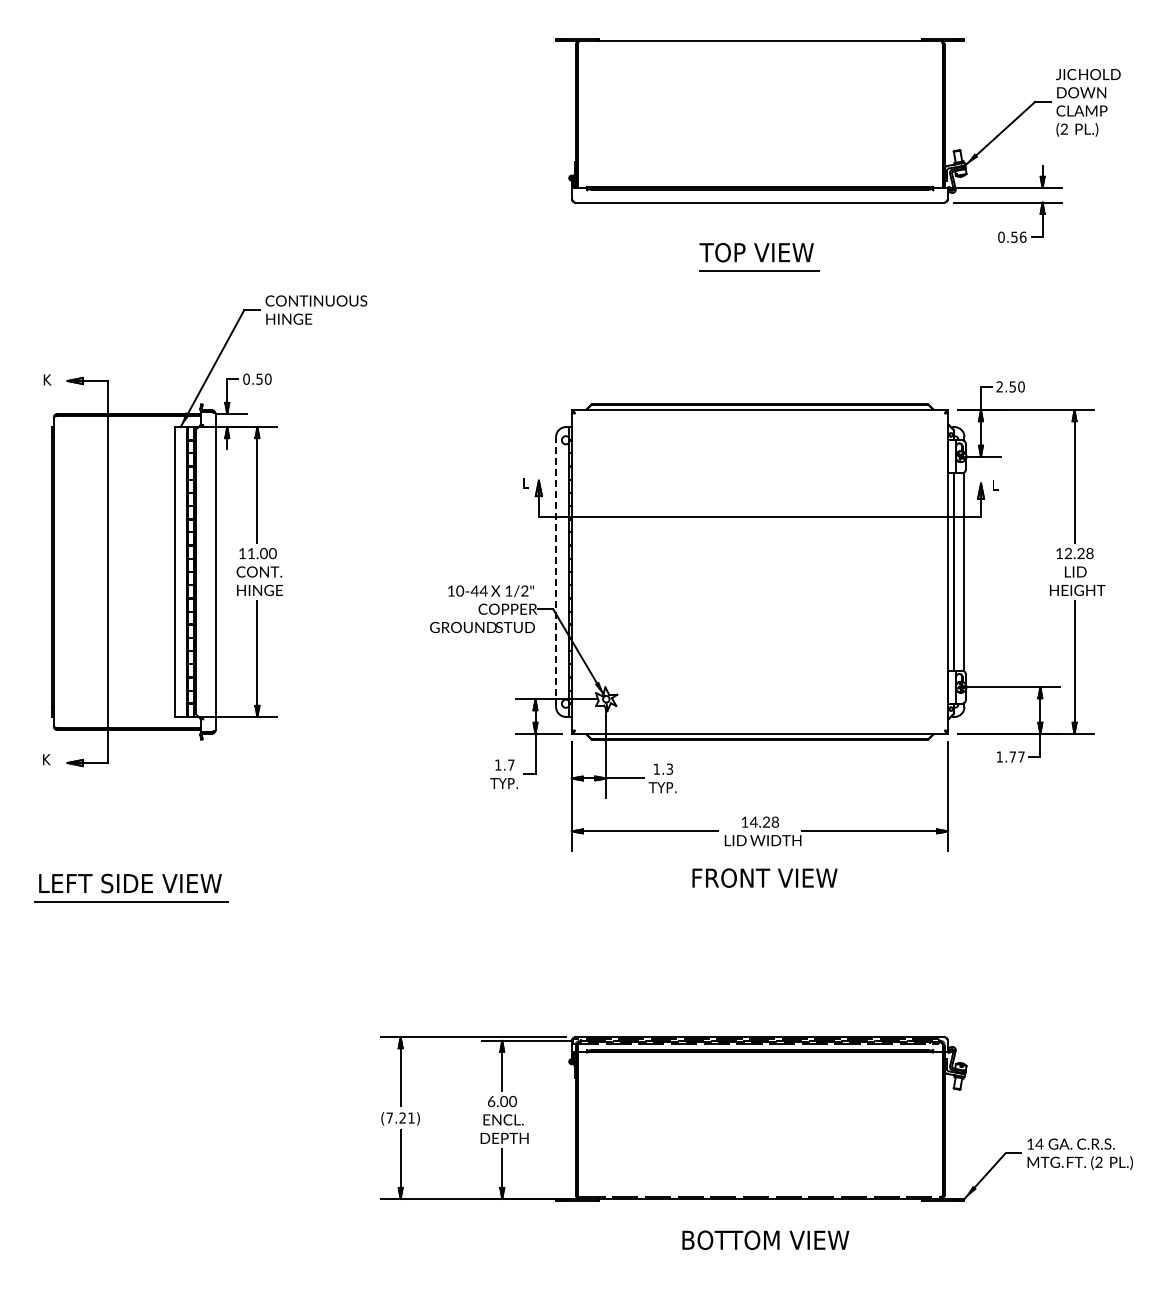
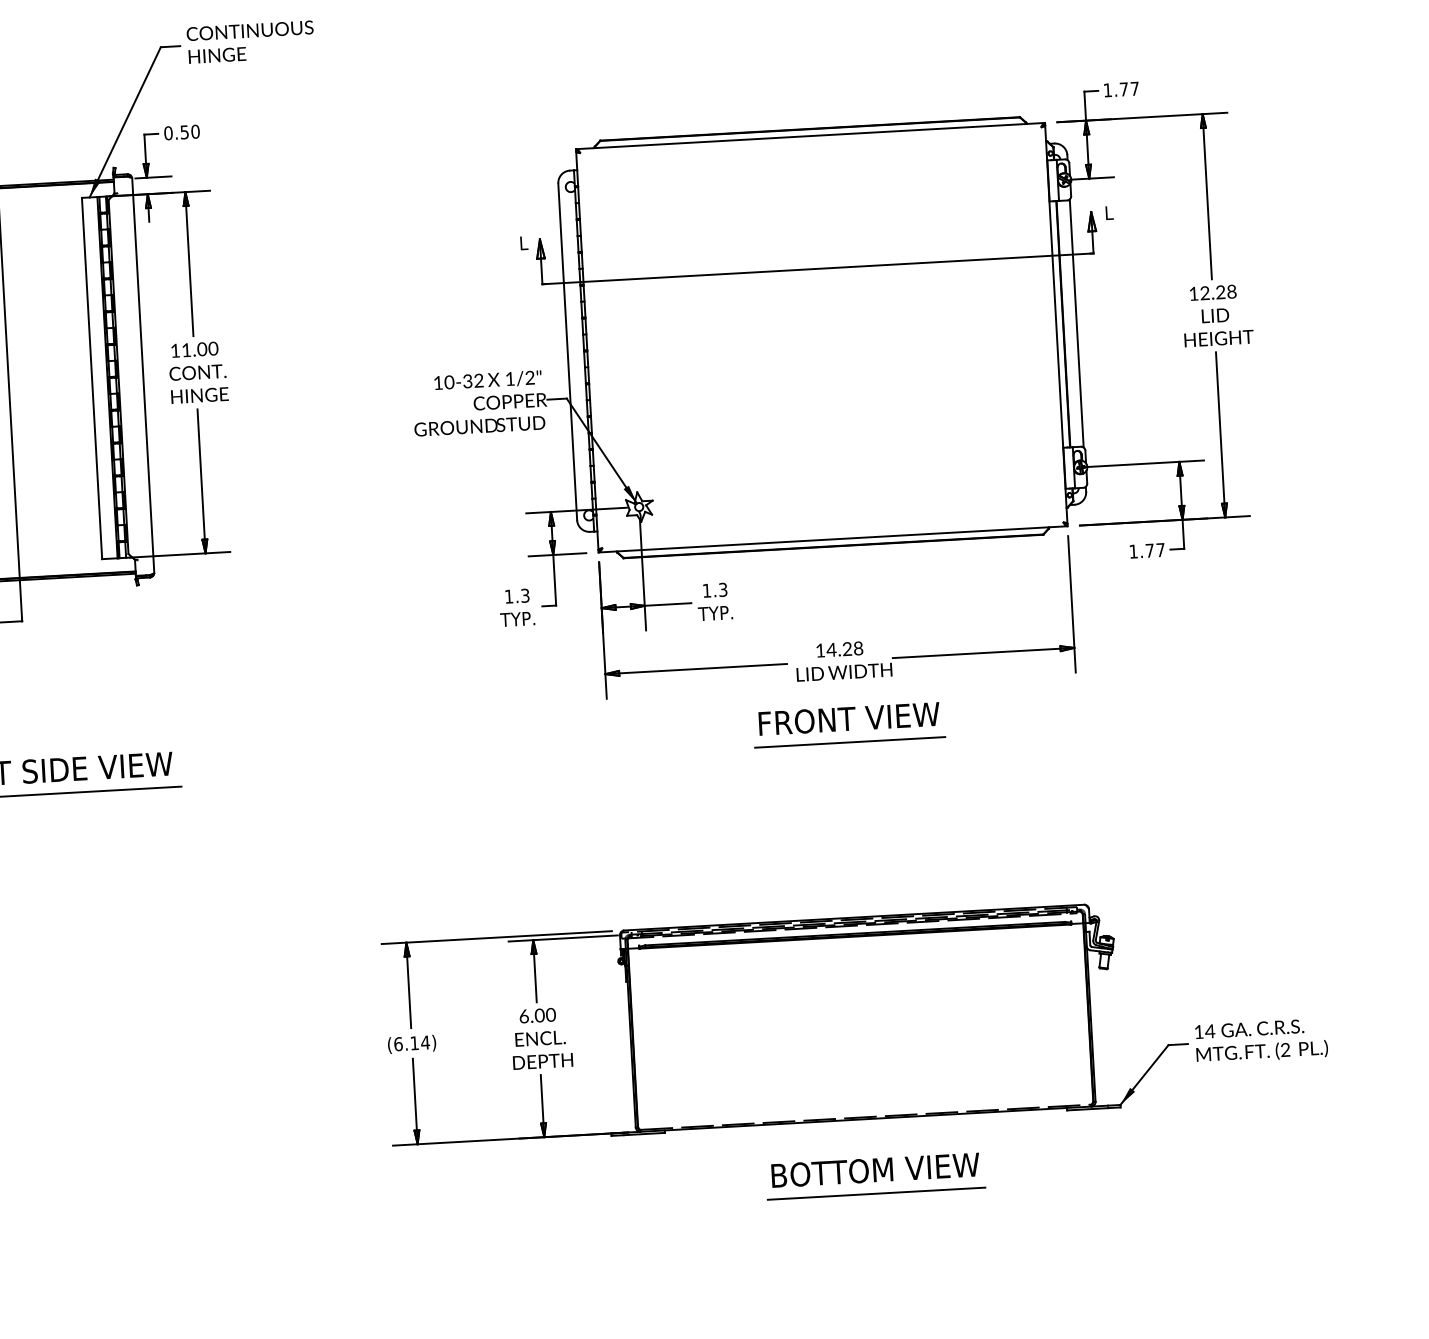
text: (1010, 386) -> (1121, 89), 2.50 -> 1.77
line: (556, 571) -> (568, 351), dashed -> solid
text: (478, 590) -> (472, 380), 10-44 -> 10-32
text: (511, 764) -> (525, 594), 1.7 -> 1.3
line: (764, 896) -> (850, 741), added
text: (400, 1117) -> (411, 1042), (7.21) -> (6.14)
line: (765, 1259) -> (876, 1194), added

